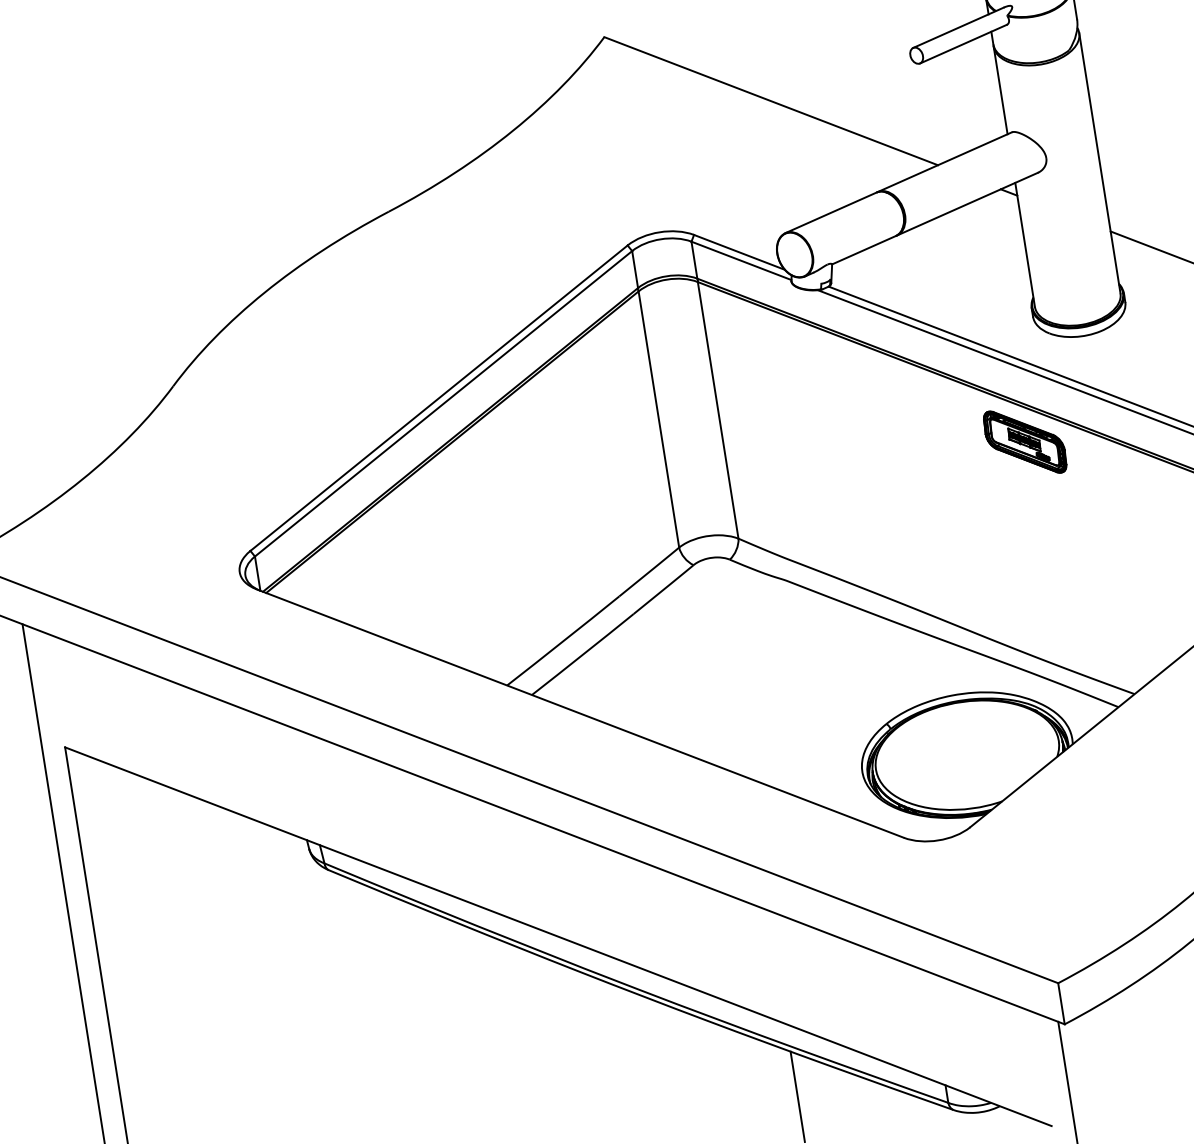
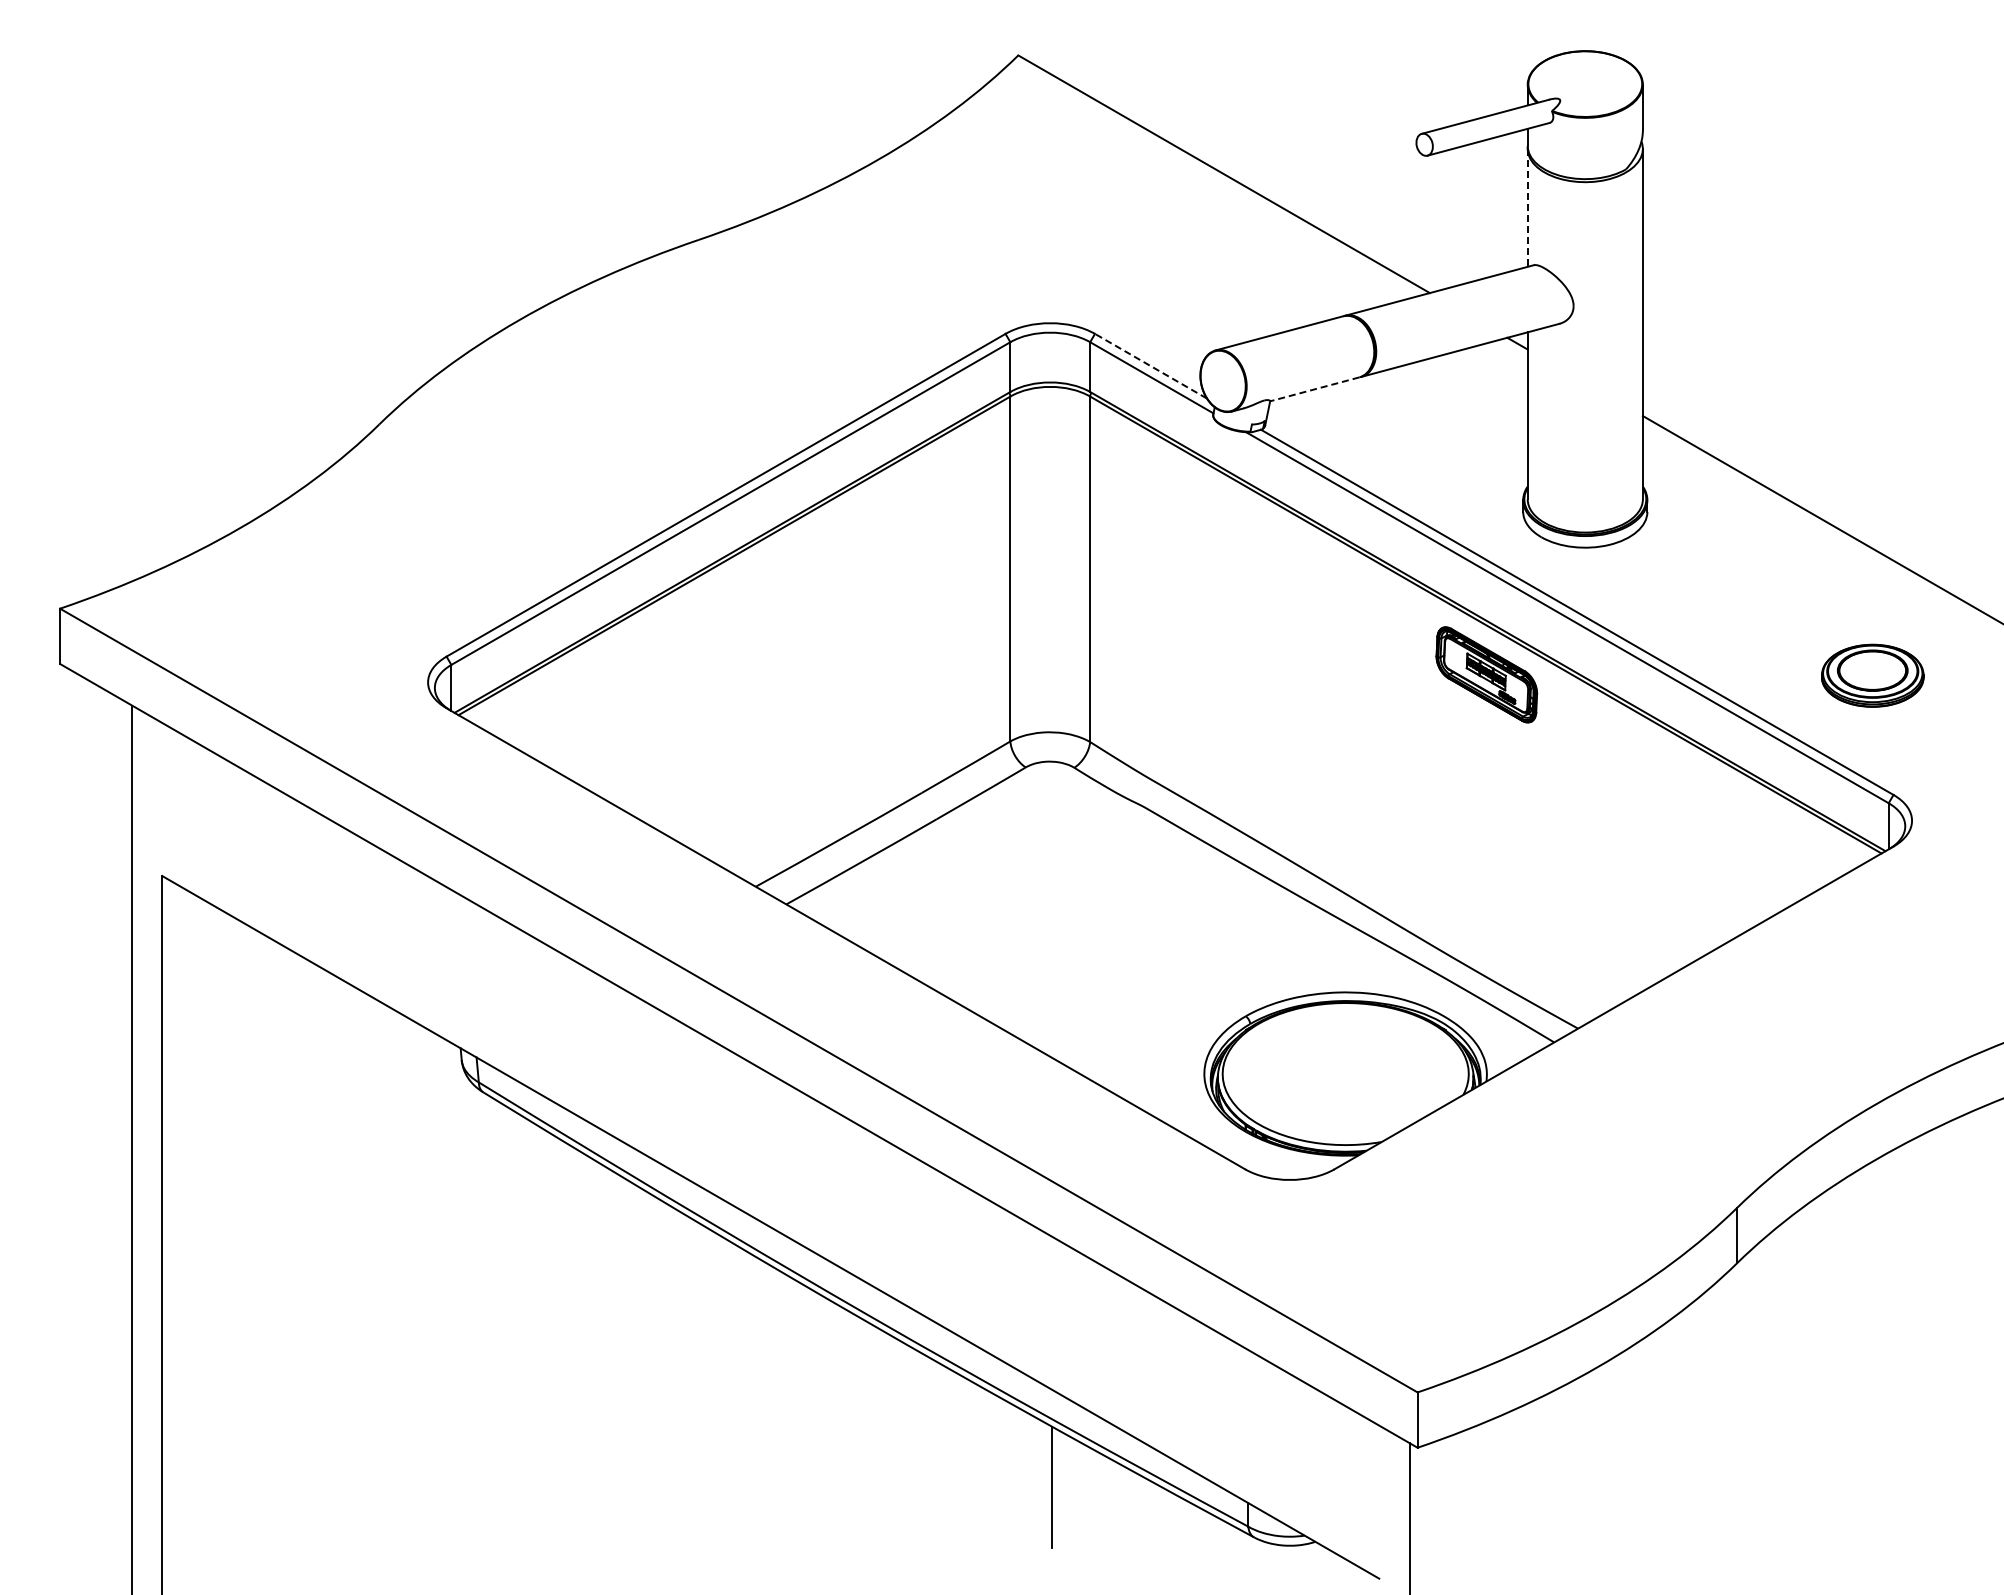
line: (1000, 90) -> (1527, 207), solid -> dashed
line: (863, 250) -> (1314, 389), solid -> dashed
line: (739, 252) -> (1150, 366), solid -> dashed

